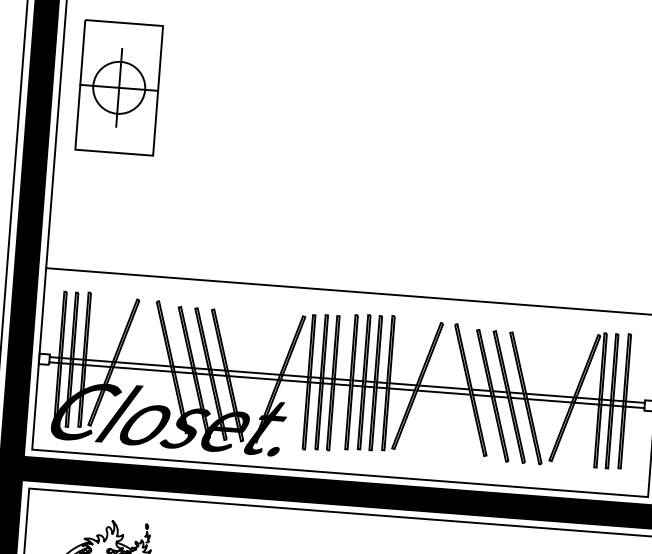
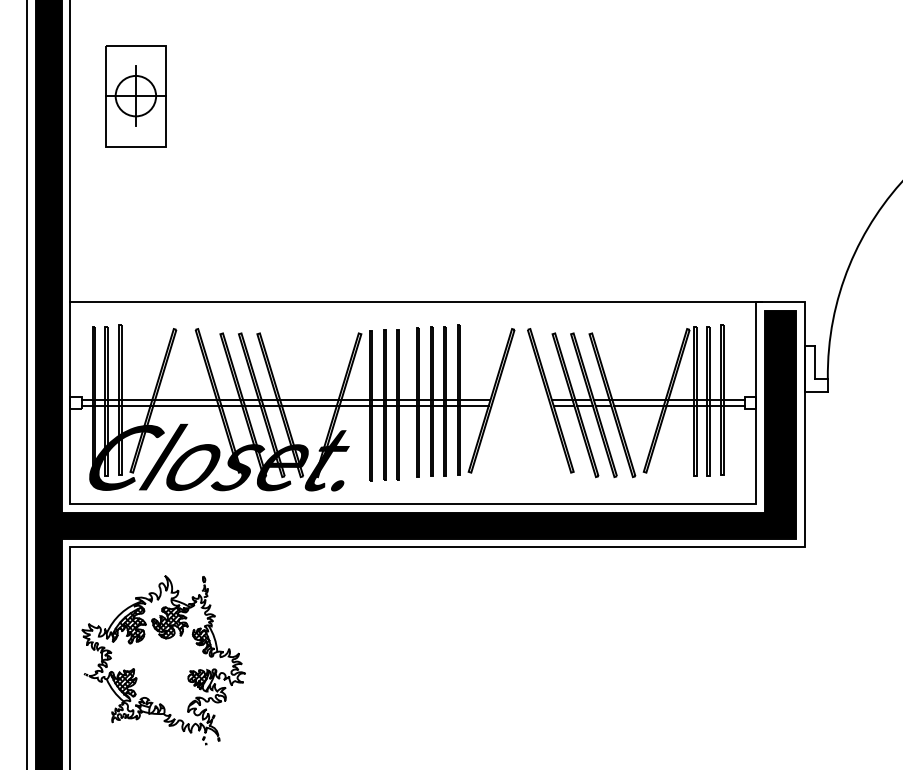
part: (118, 87) -> (135, 95), size x0.7
line: (444, 387) -> (521, 400), removed
line: (443, 392) -> (520, 405), removed

